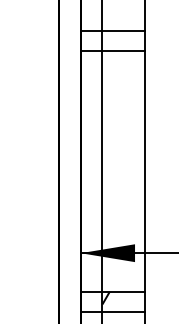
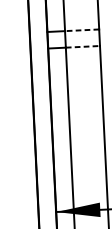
line: (123, 31) -> (82, 30), solid -> dashed
line: (124, 51) -> (83, 46), solid -> dashed

